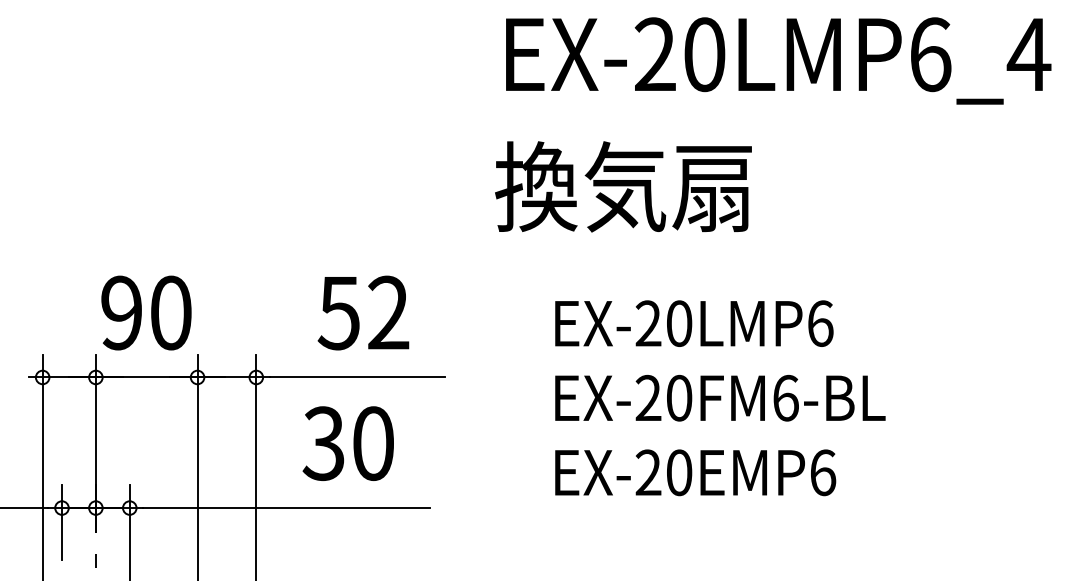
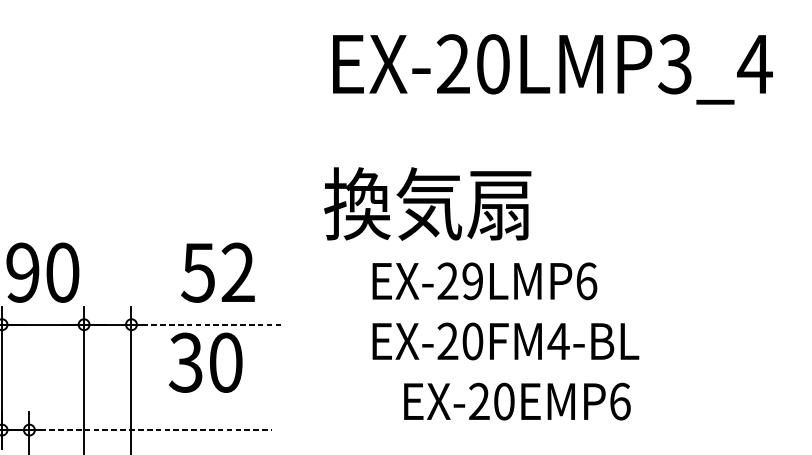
text: (929, 54) -> (674, 64), EX-20LMP6_4 -> EX-20LMP3_4
text: (623, 186) -> (427, 203), moved
text: (679, 323) -> (472, 281), EX-20LMP6 -> EX-29LMP6
line: (357, 377) -> (213, 324), solid -> dashed
text: (785, 397) -> (558, 340), EX-20FM6-BL -> EX-20FM4-BL
text: (347, 443) -> (205, 362), moved
text: (695, 472) -> (517, 401), moved
line: (287, 508) -> (156, 430), solid -> dashed

